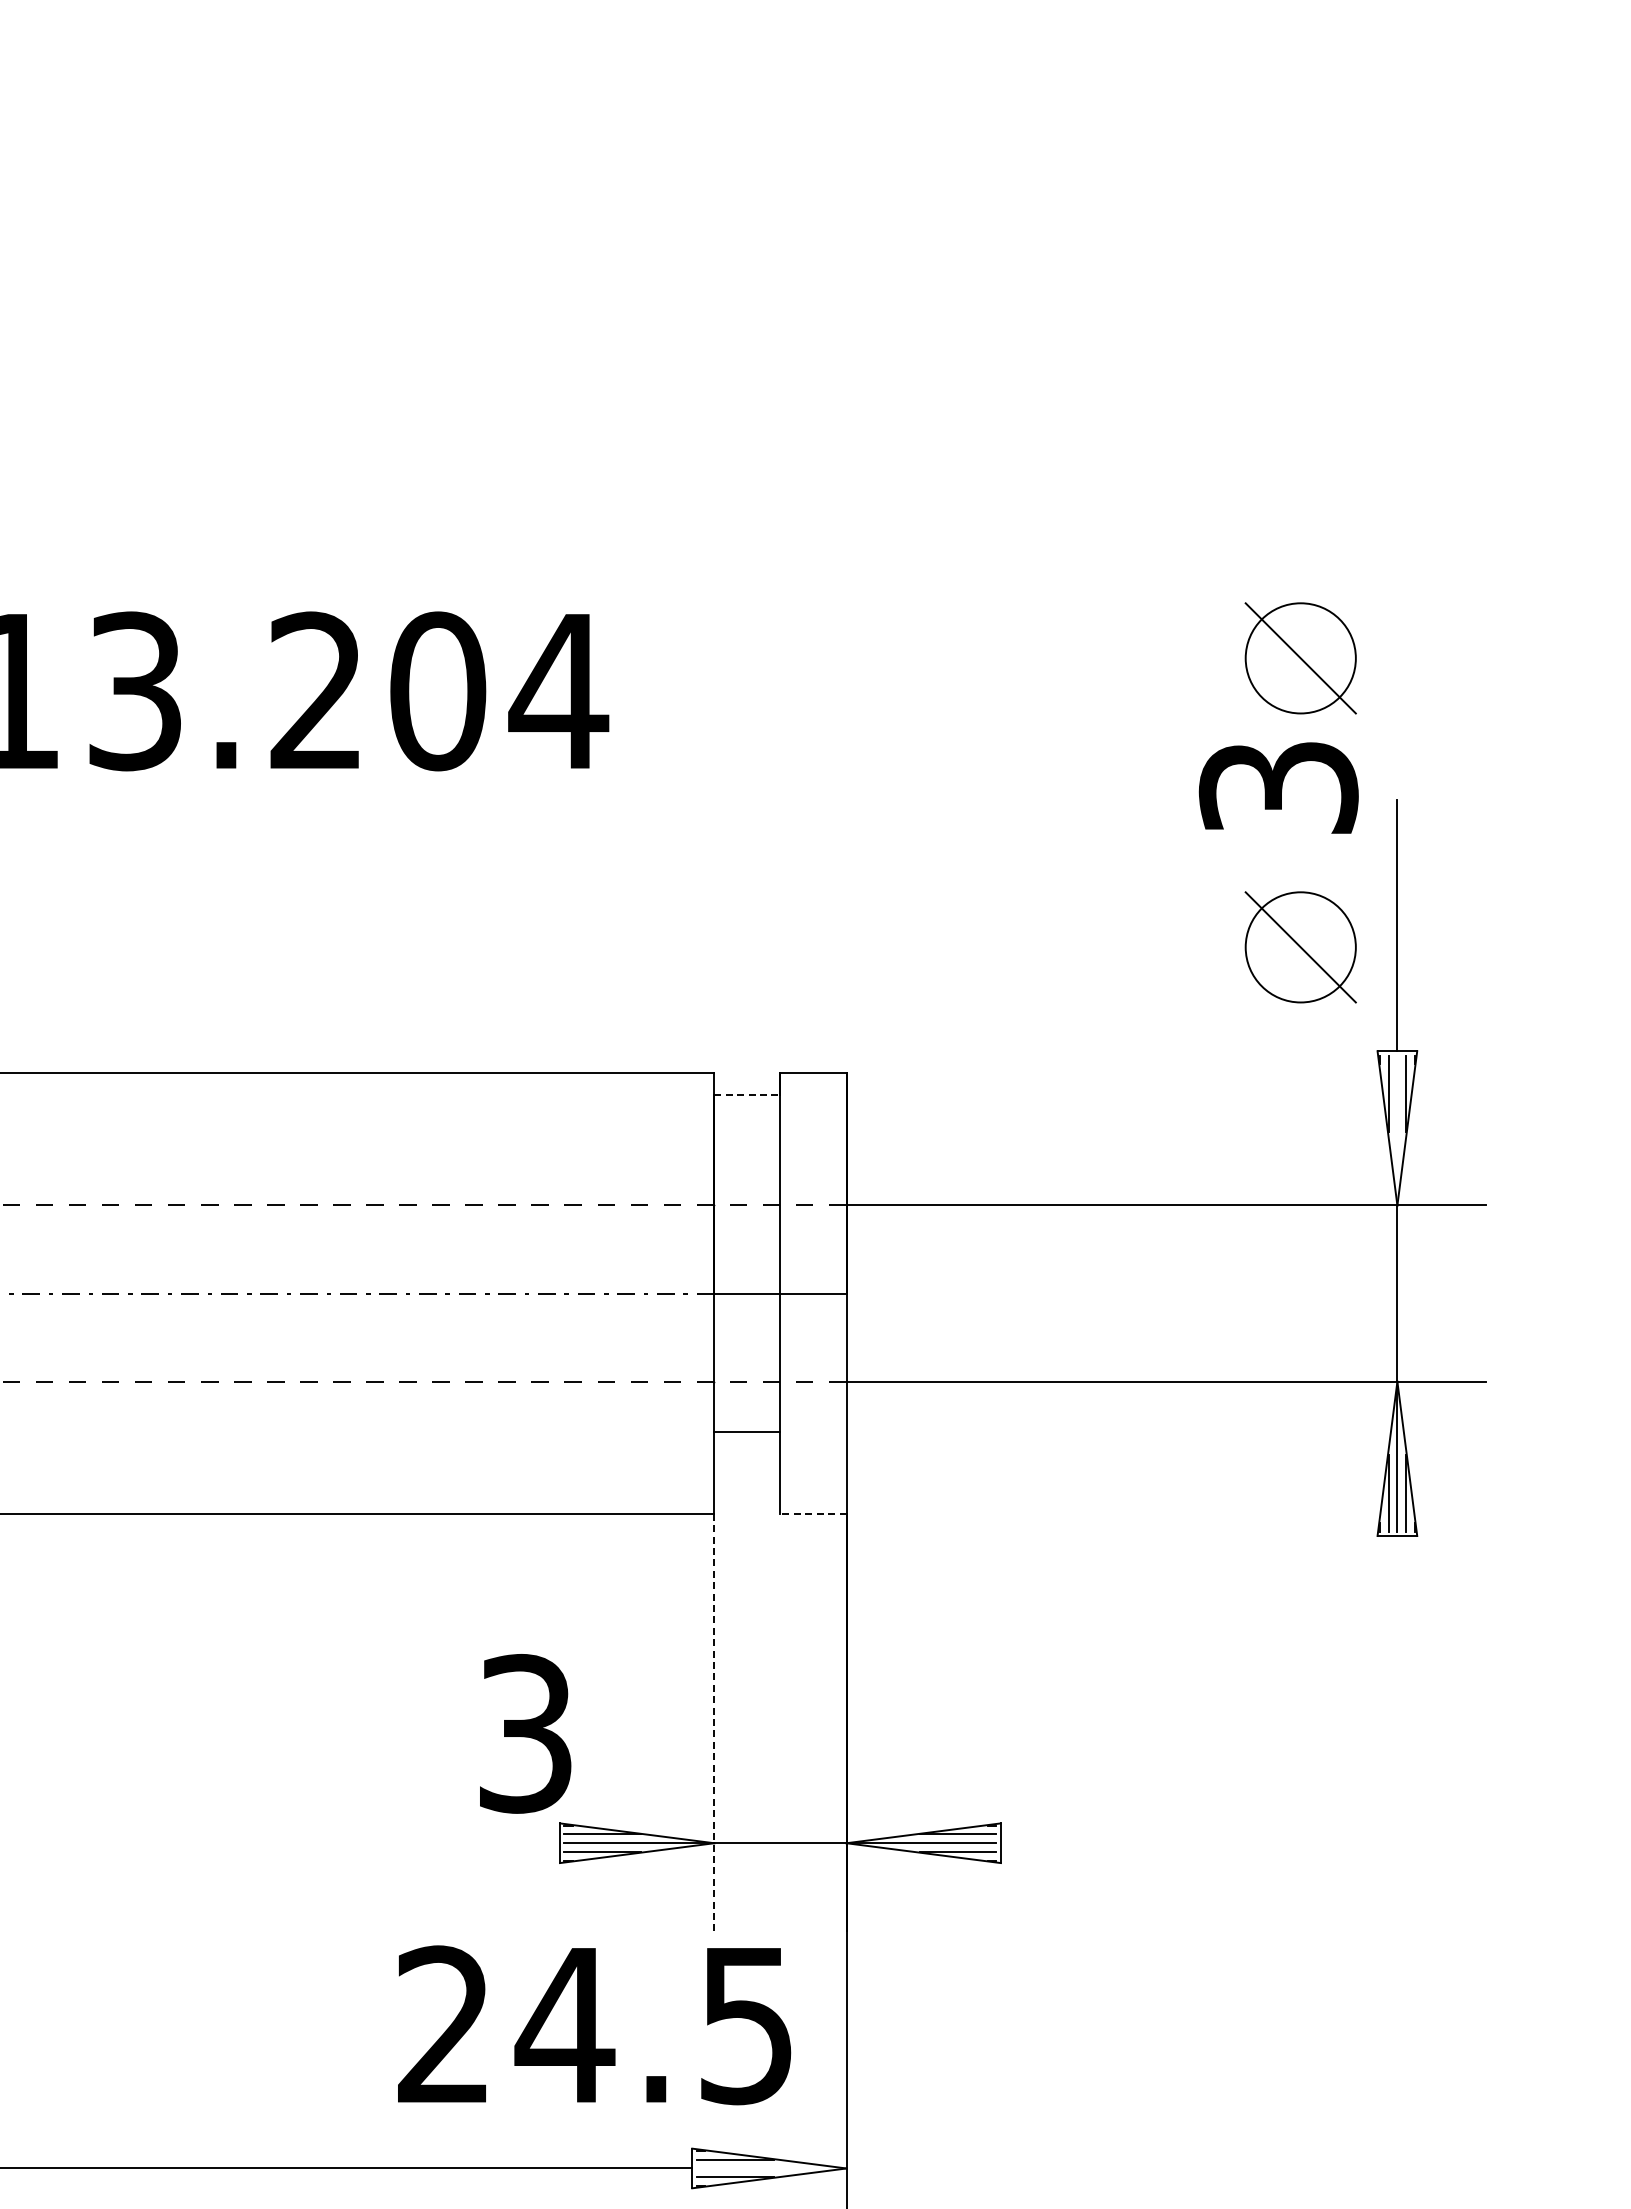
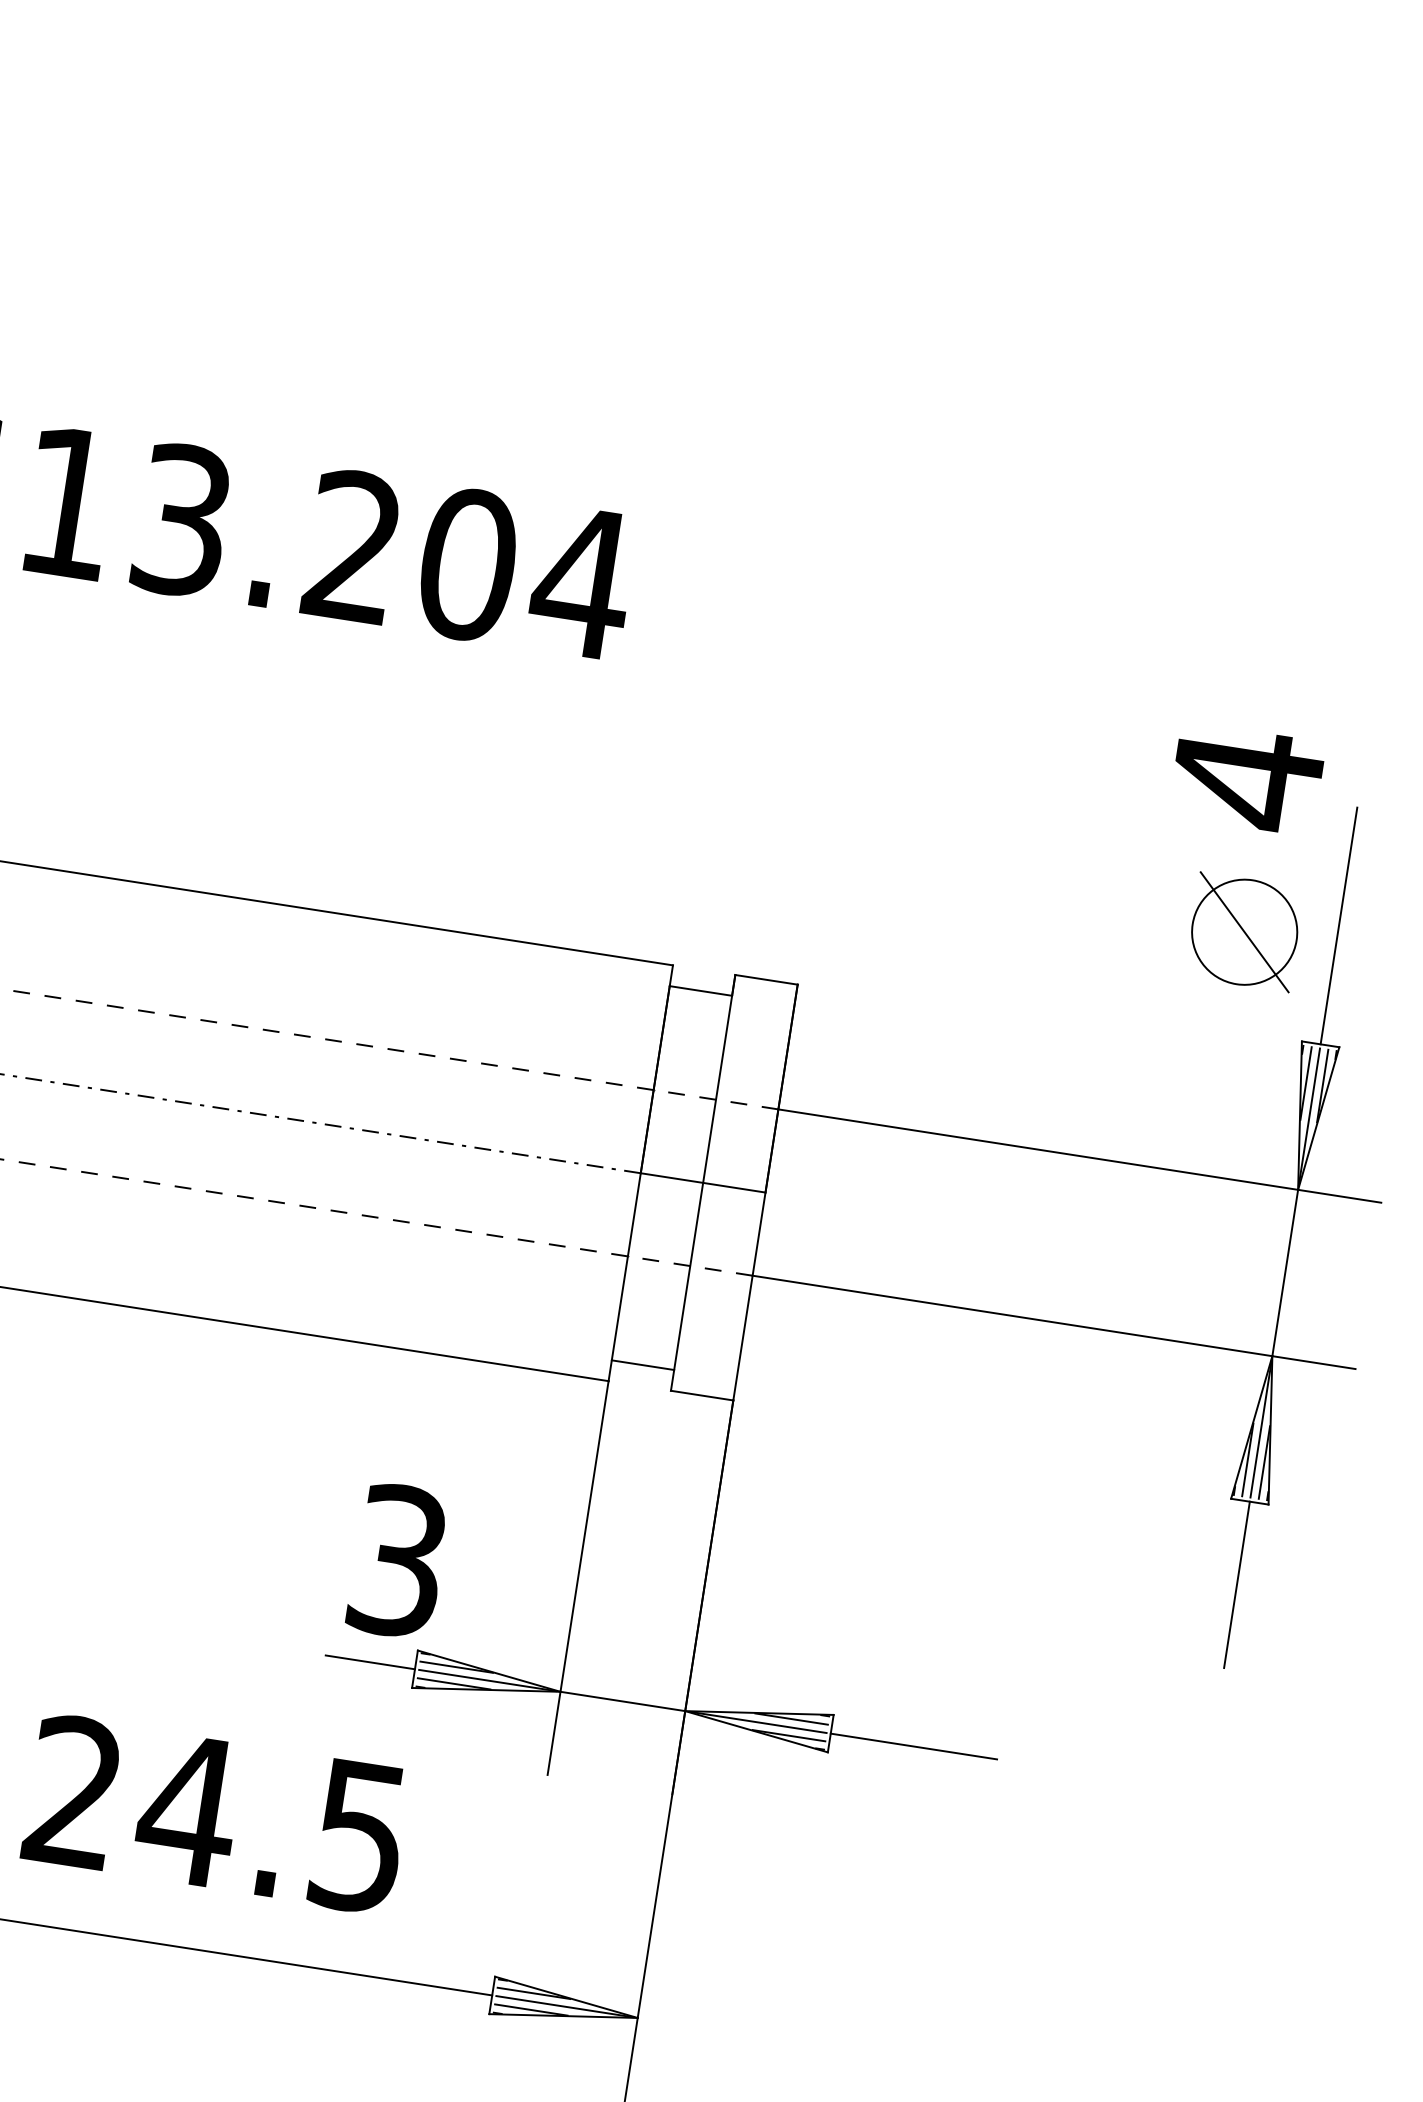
part: (1300, 658) -> (1286, 659), removed
text: (1278, 787) -> (1246, 778), 3 -> 4
line: (747, 1095) -> (701, 991), dashed -> solid
line: (1397, 1128) -> (1309, 1117), added
line: (747, 1431) -> (643, 1364), moved
line: (812, 1513) -> (701, 1395), dashed -> solid
line: (1397, 1623) -> (1237, 1584), added
line: (714, 1722) -> (578, 1577), dashed -> solid
line: (512, 1843) -> (370, 1662), added
line: (1088, 1843) -> (913, 1746), added
text: (594, 2025) -> (216, 1814), moved
line: (769, 2168) -> (565, 2006), added

